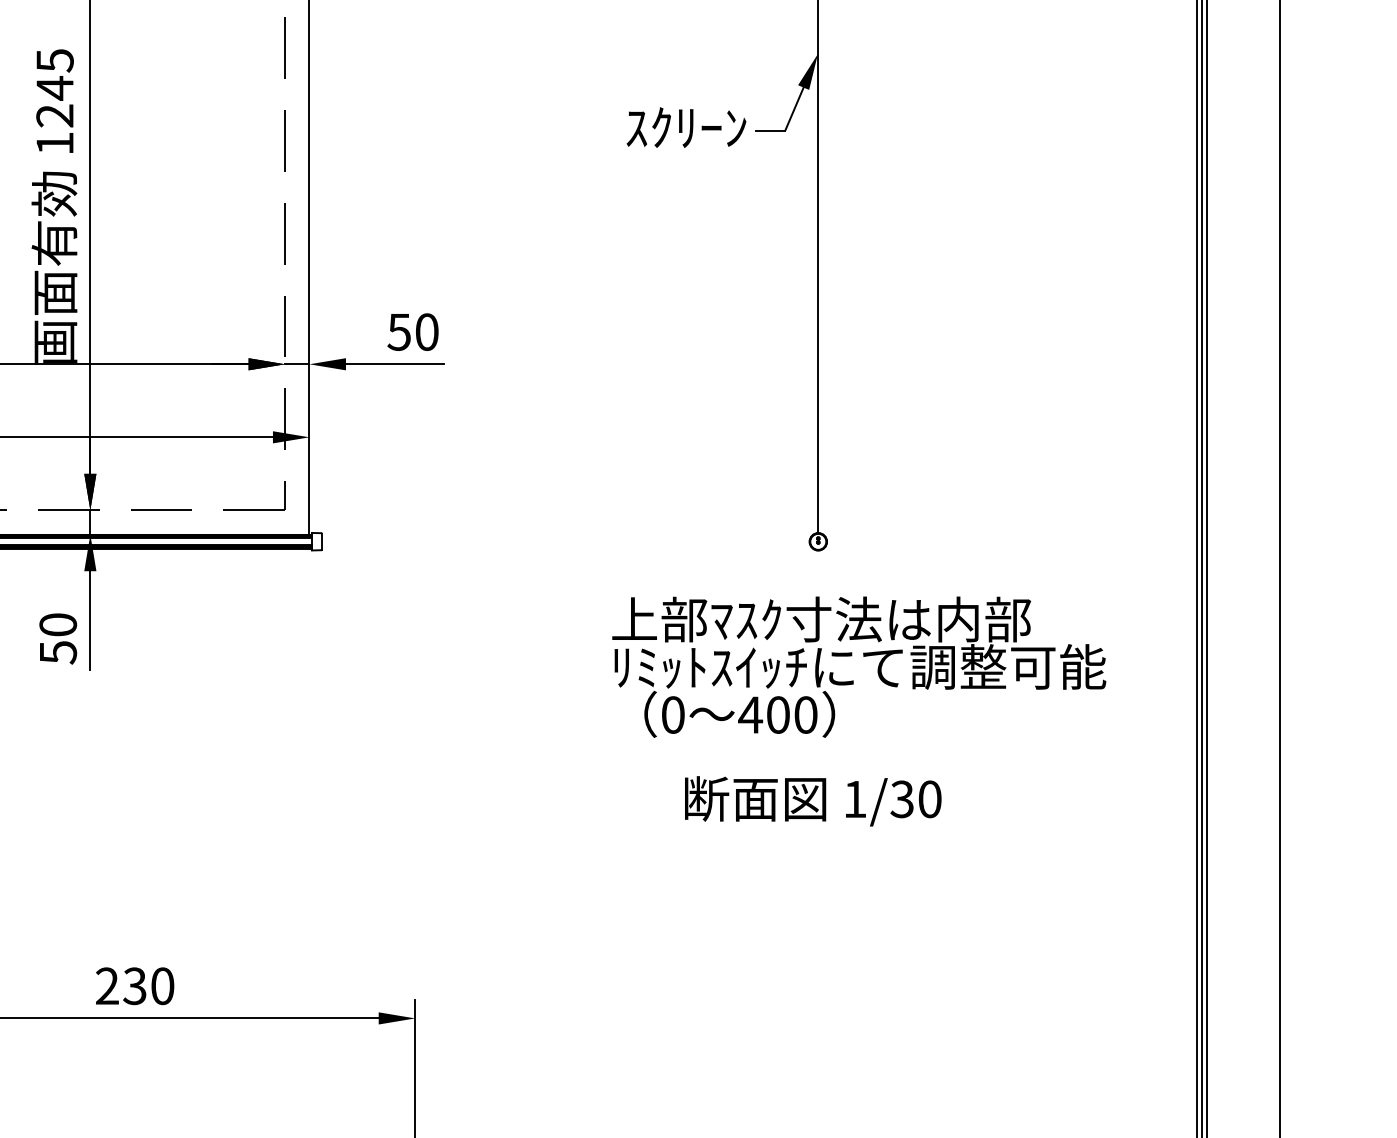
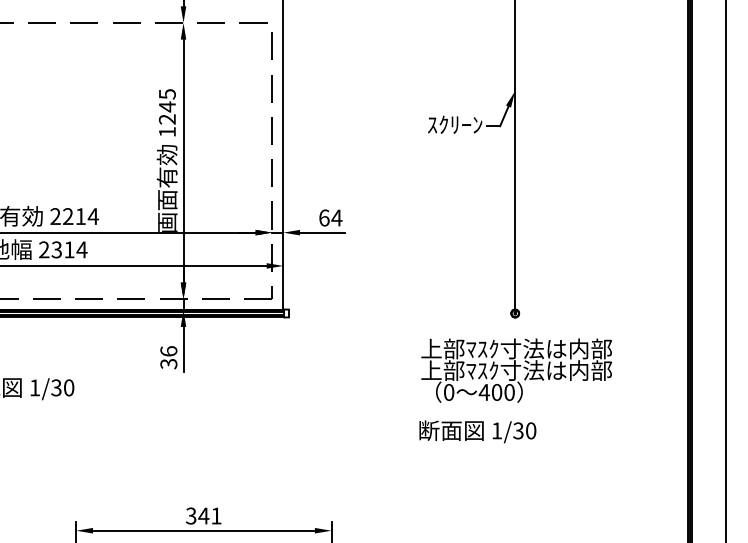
text: (412, 331) -> (330, 217), 50 -> 64
text: (57, 638) -> (168, 357), 50 -> 36
text: (858, 666) -> (533, 370), ﾘﾐｯﾄｽｲｯﾁにて調整可能 -> 上部ﾏｽｸ寸法は内部
text: (812, 800) -> (477, 431), moved
text: (134, 985) -> (203, 515), 230 -> 341

